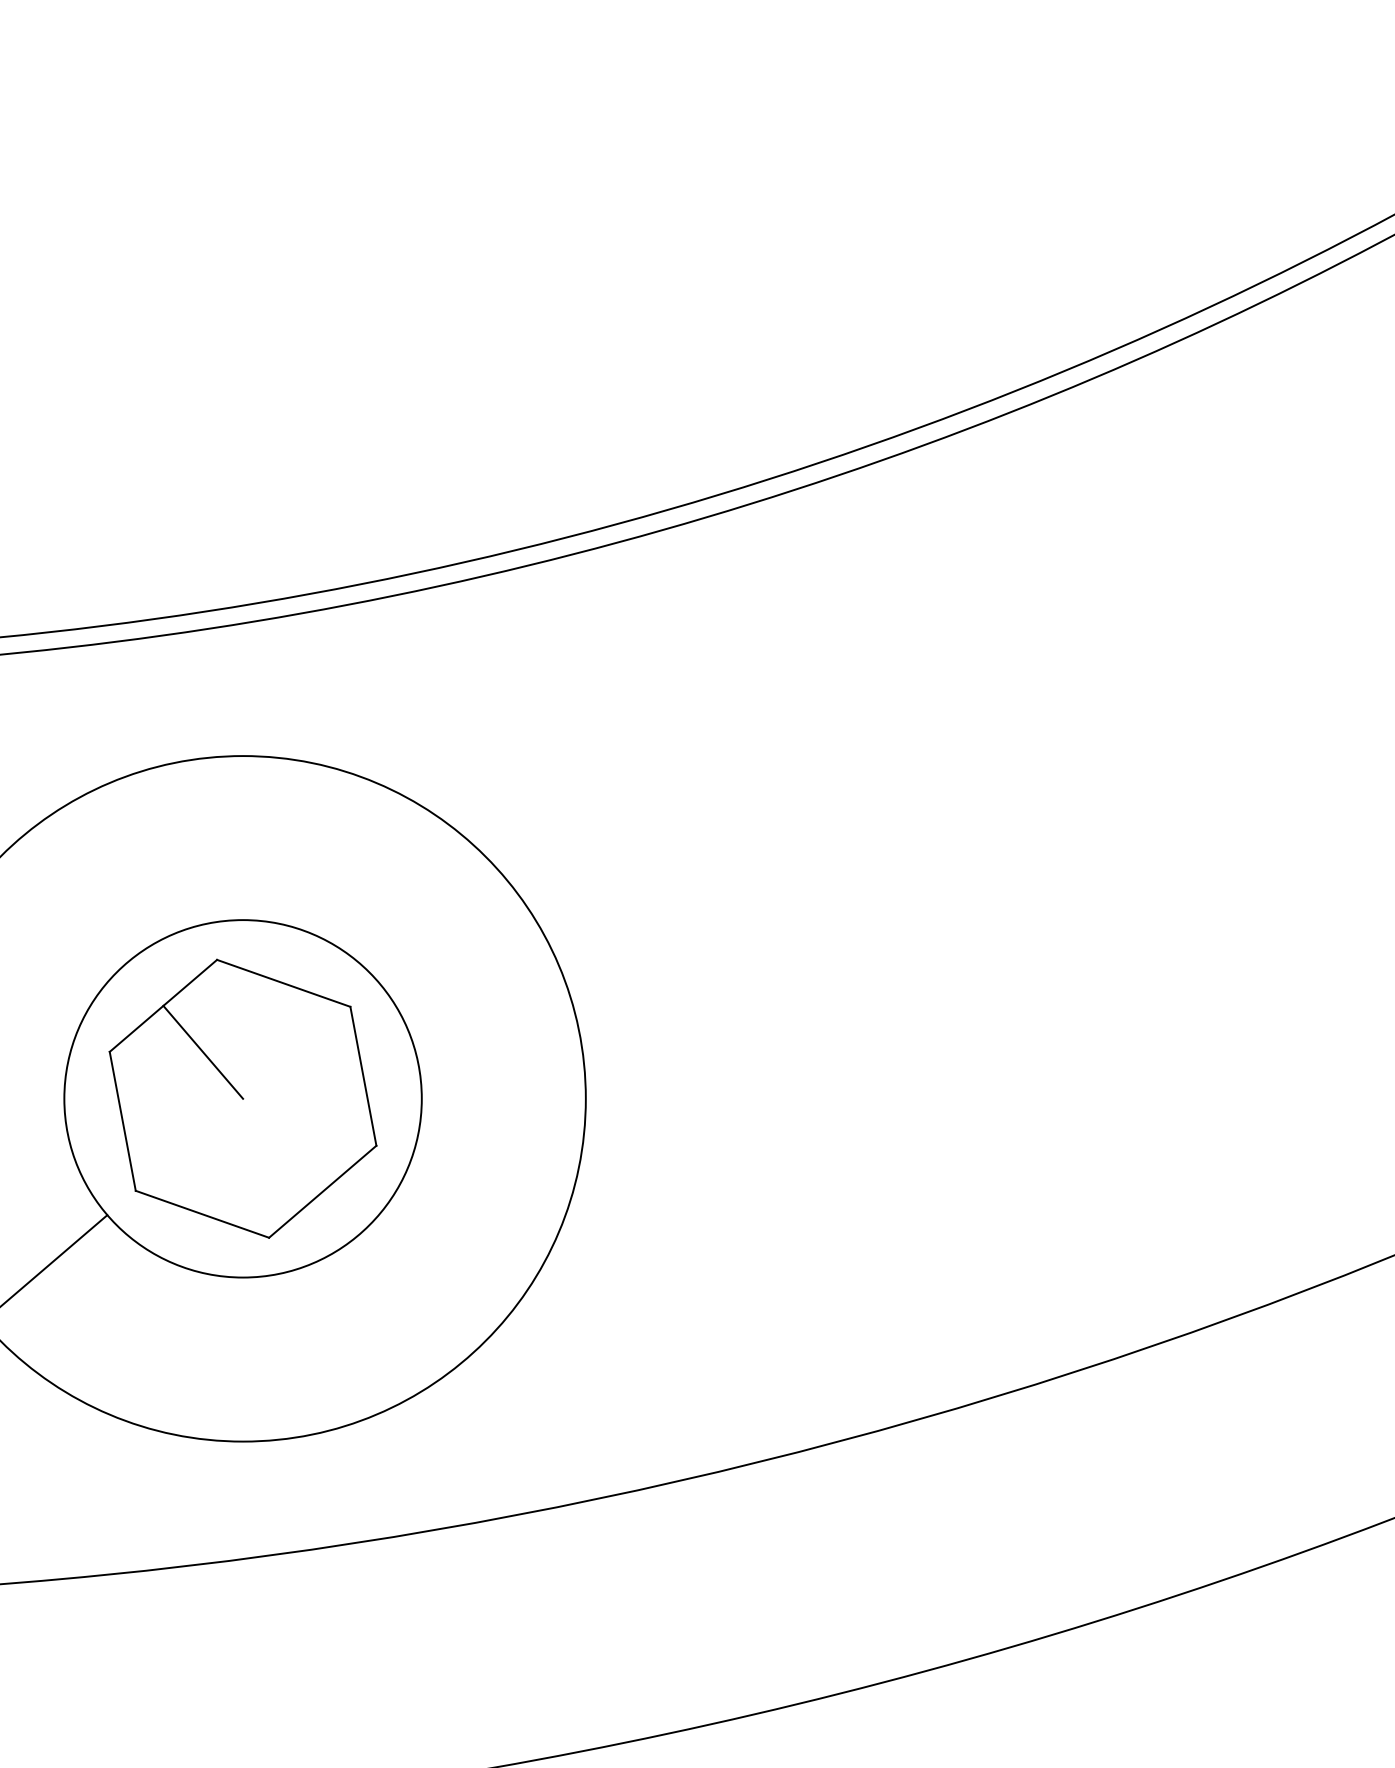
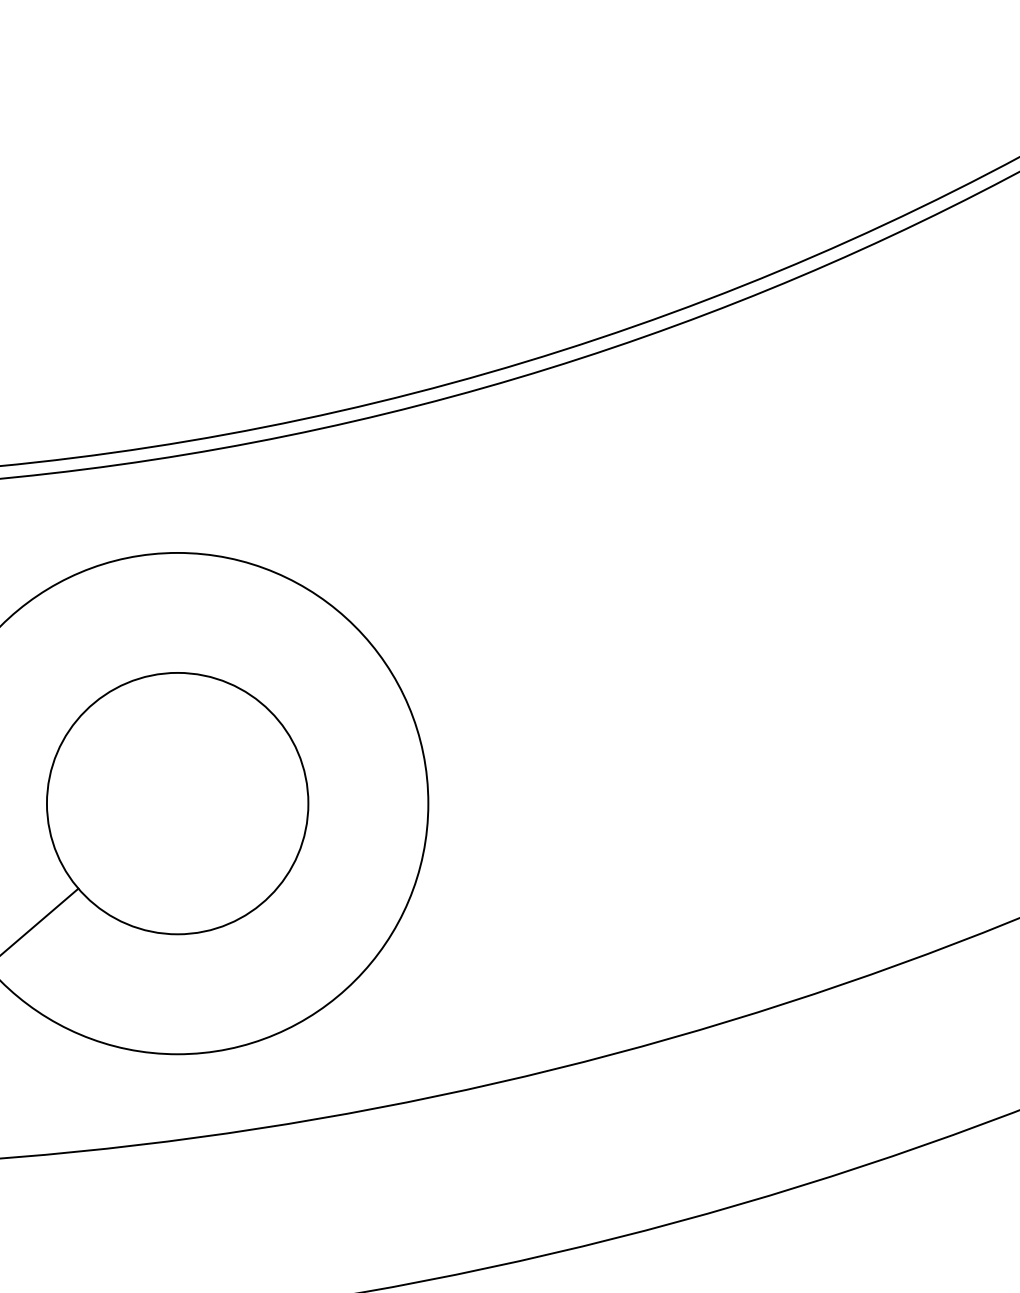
part: (242, 1098) -> (177, 803), removed

